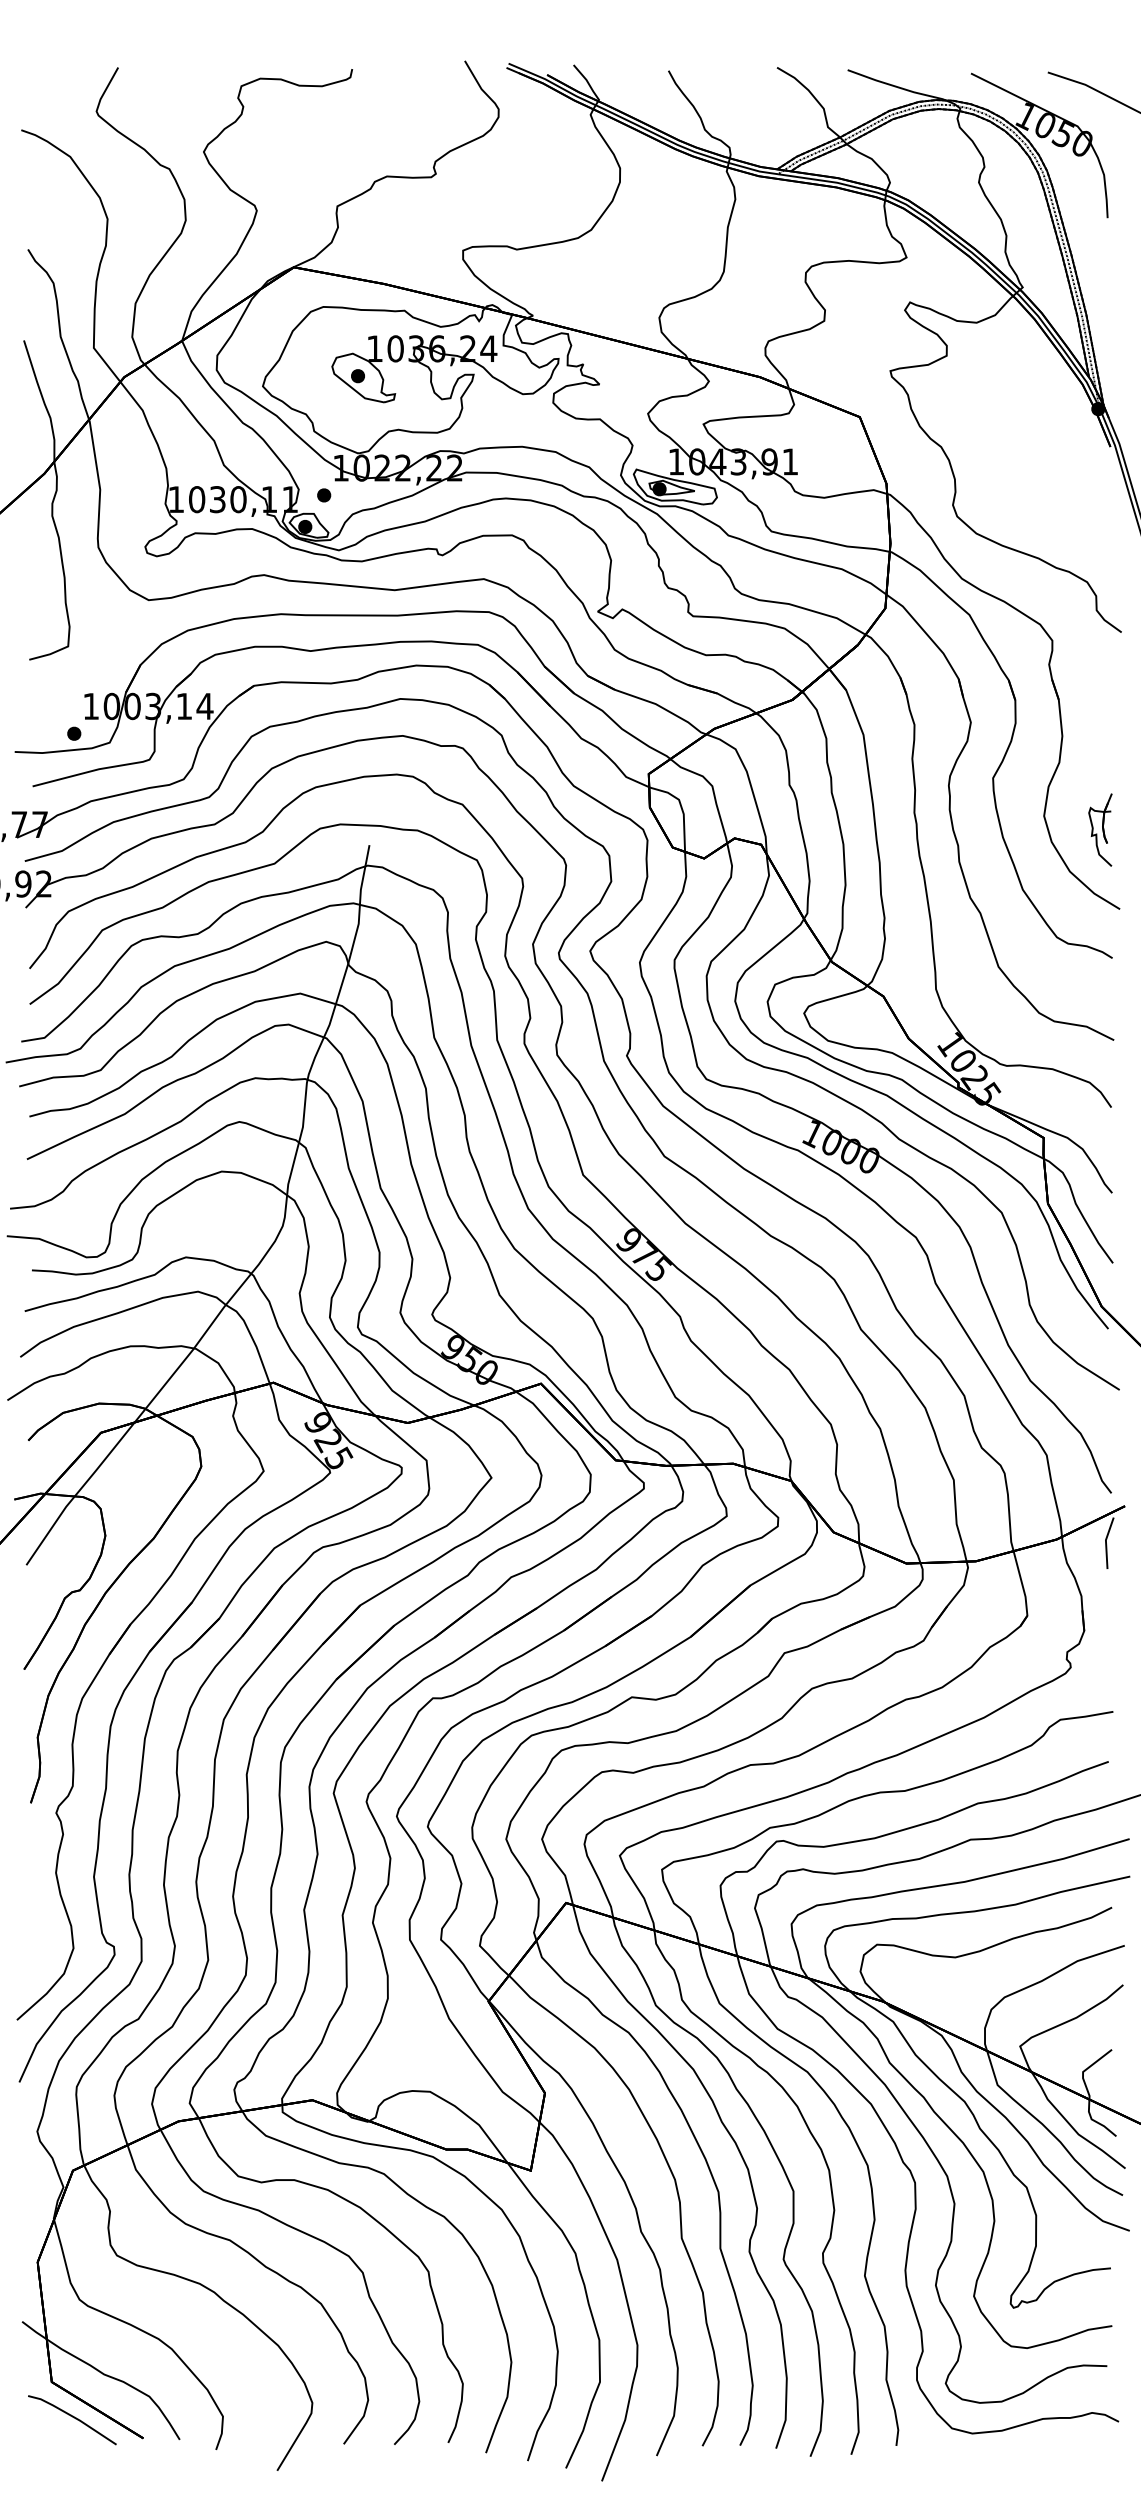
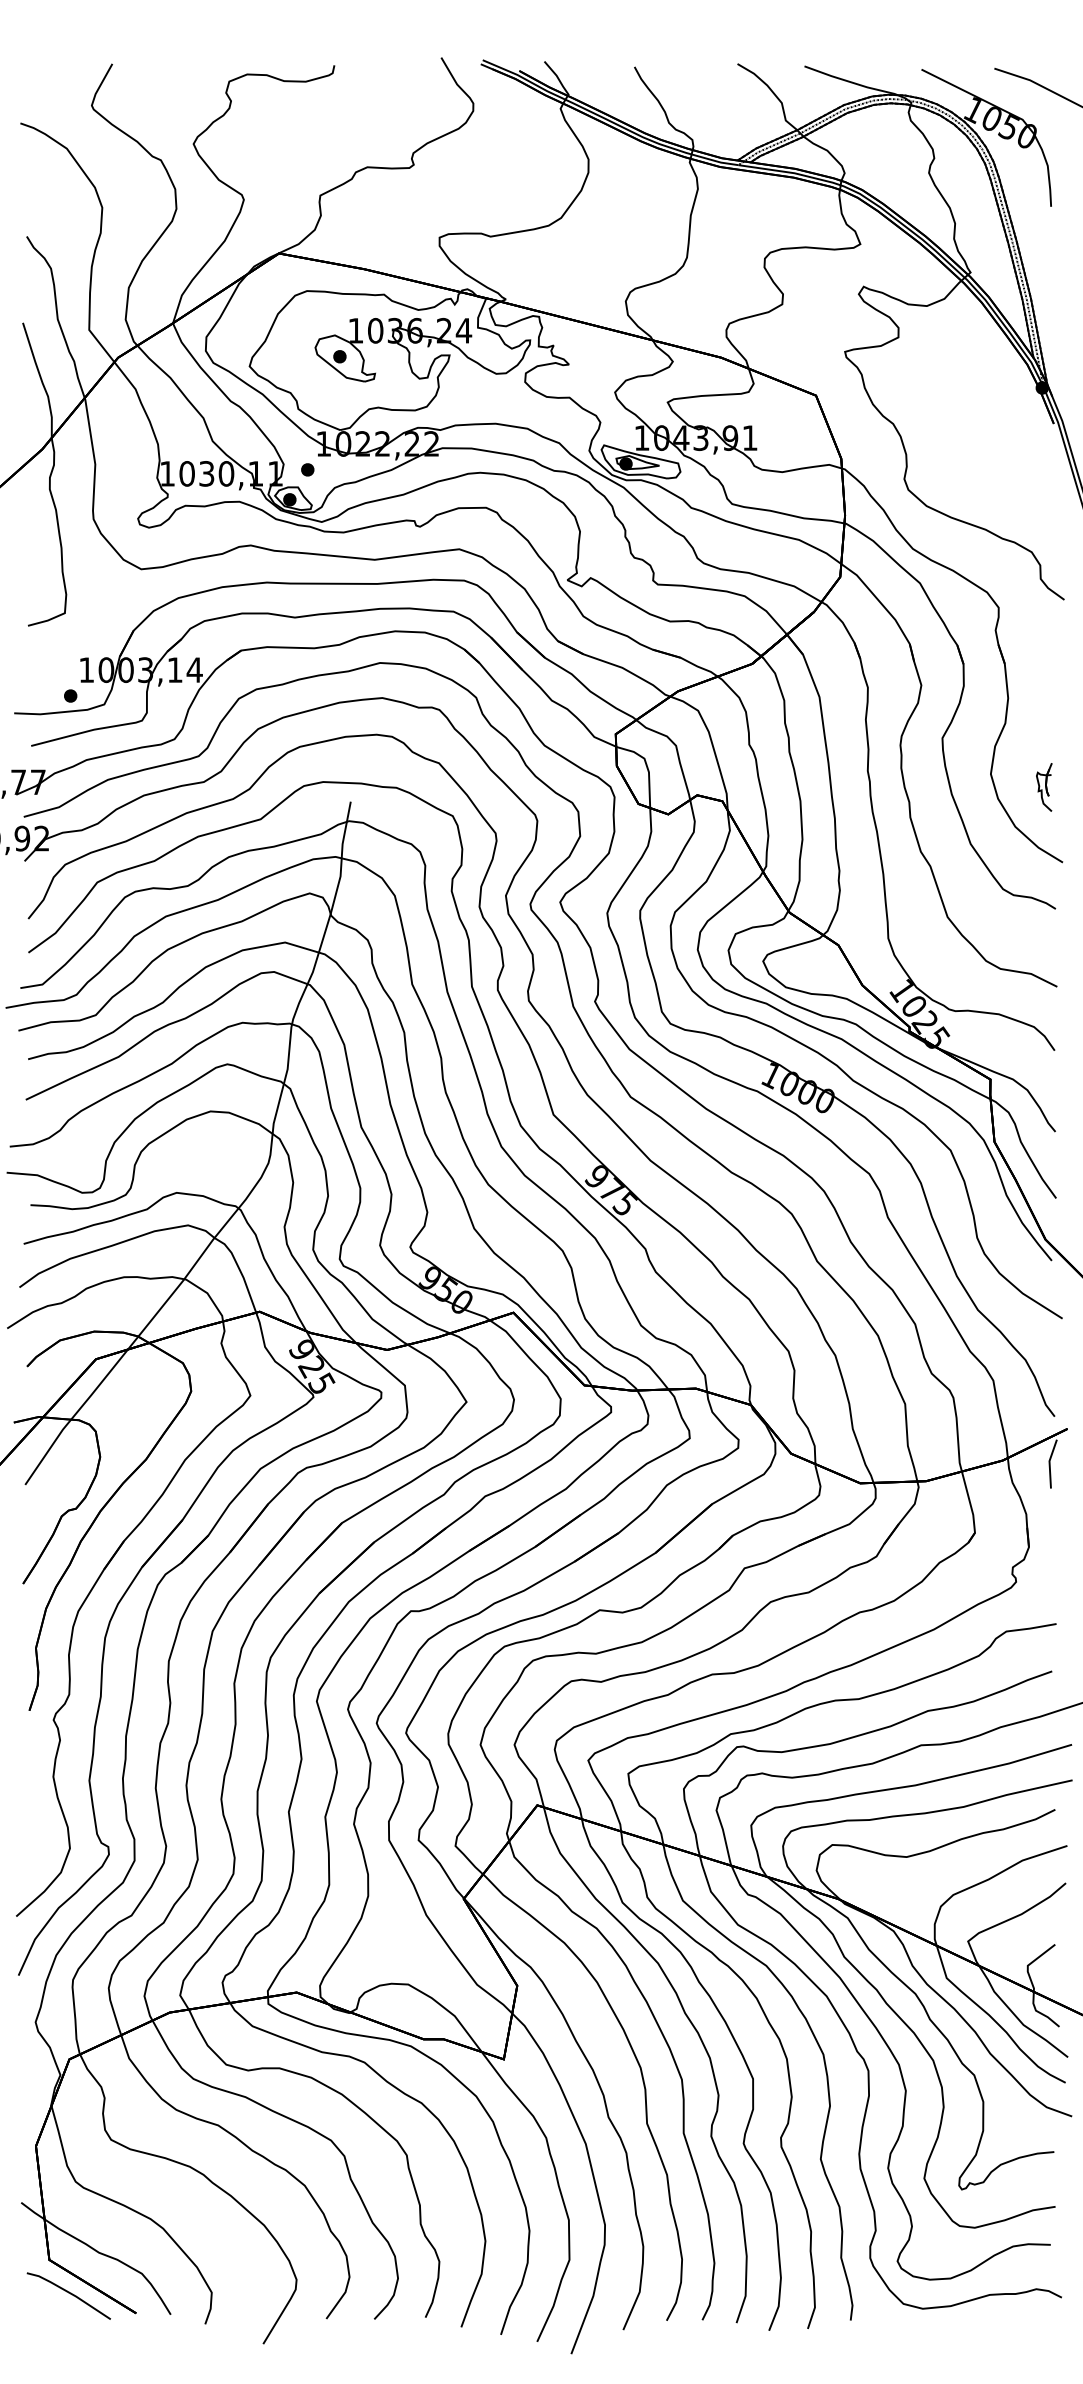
part: (1100, 829) -> (1044, 786), size x0.7

